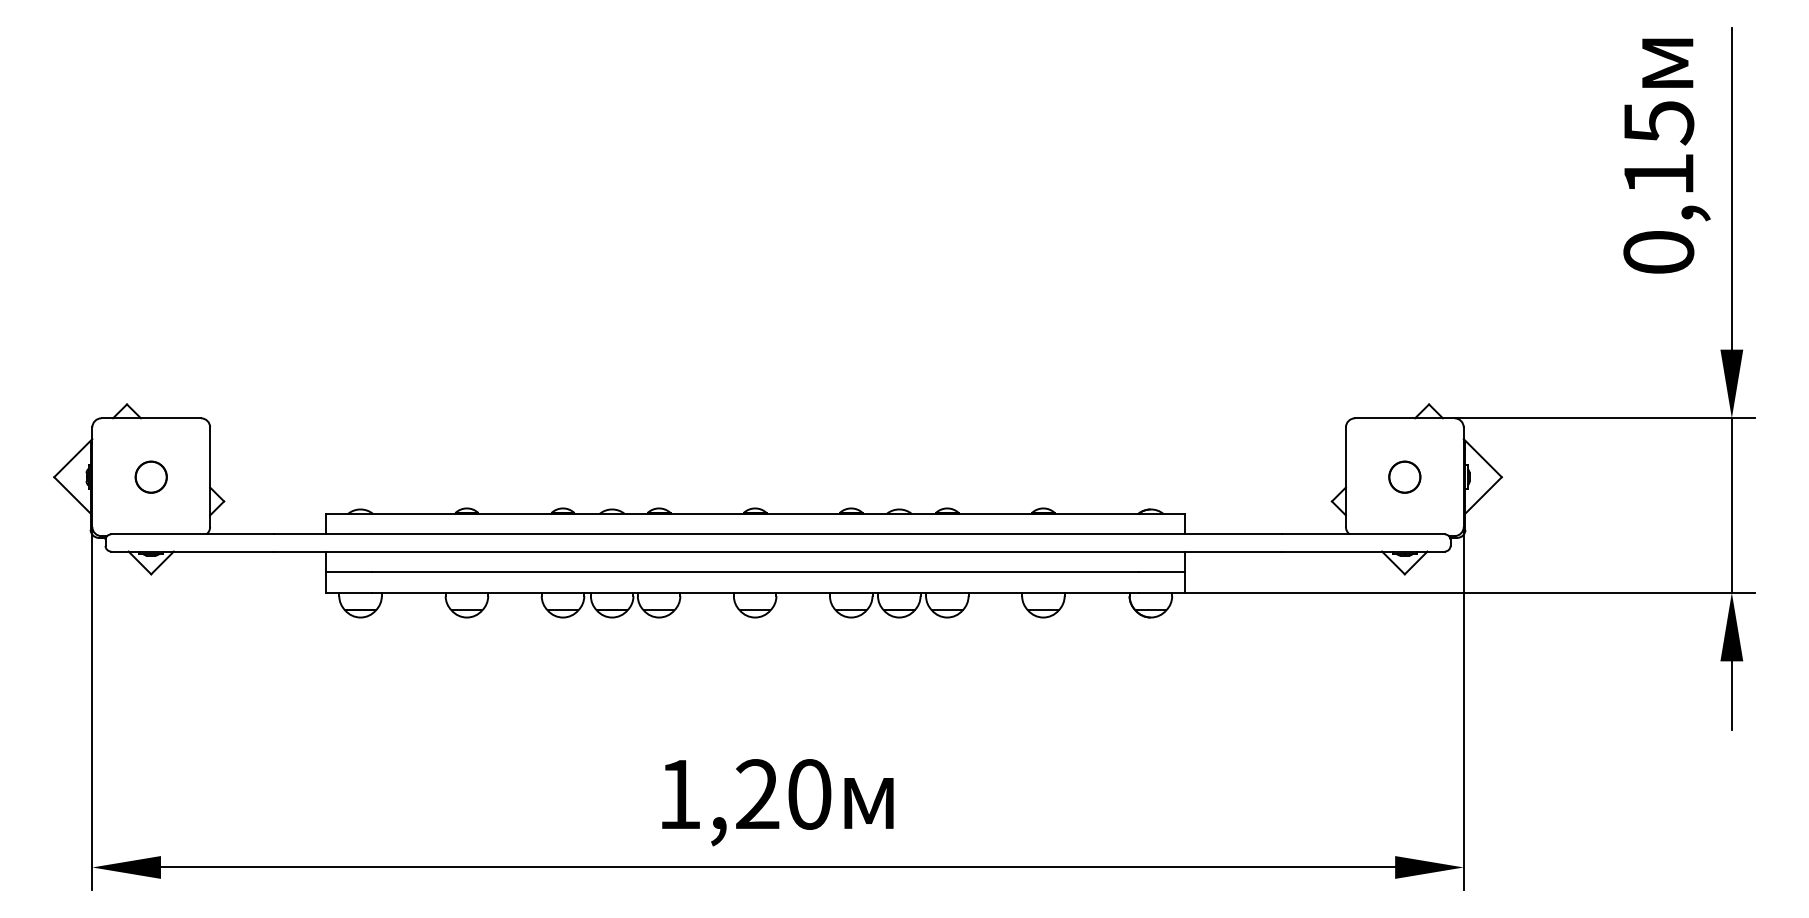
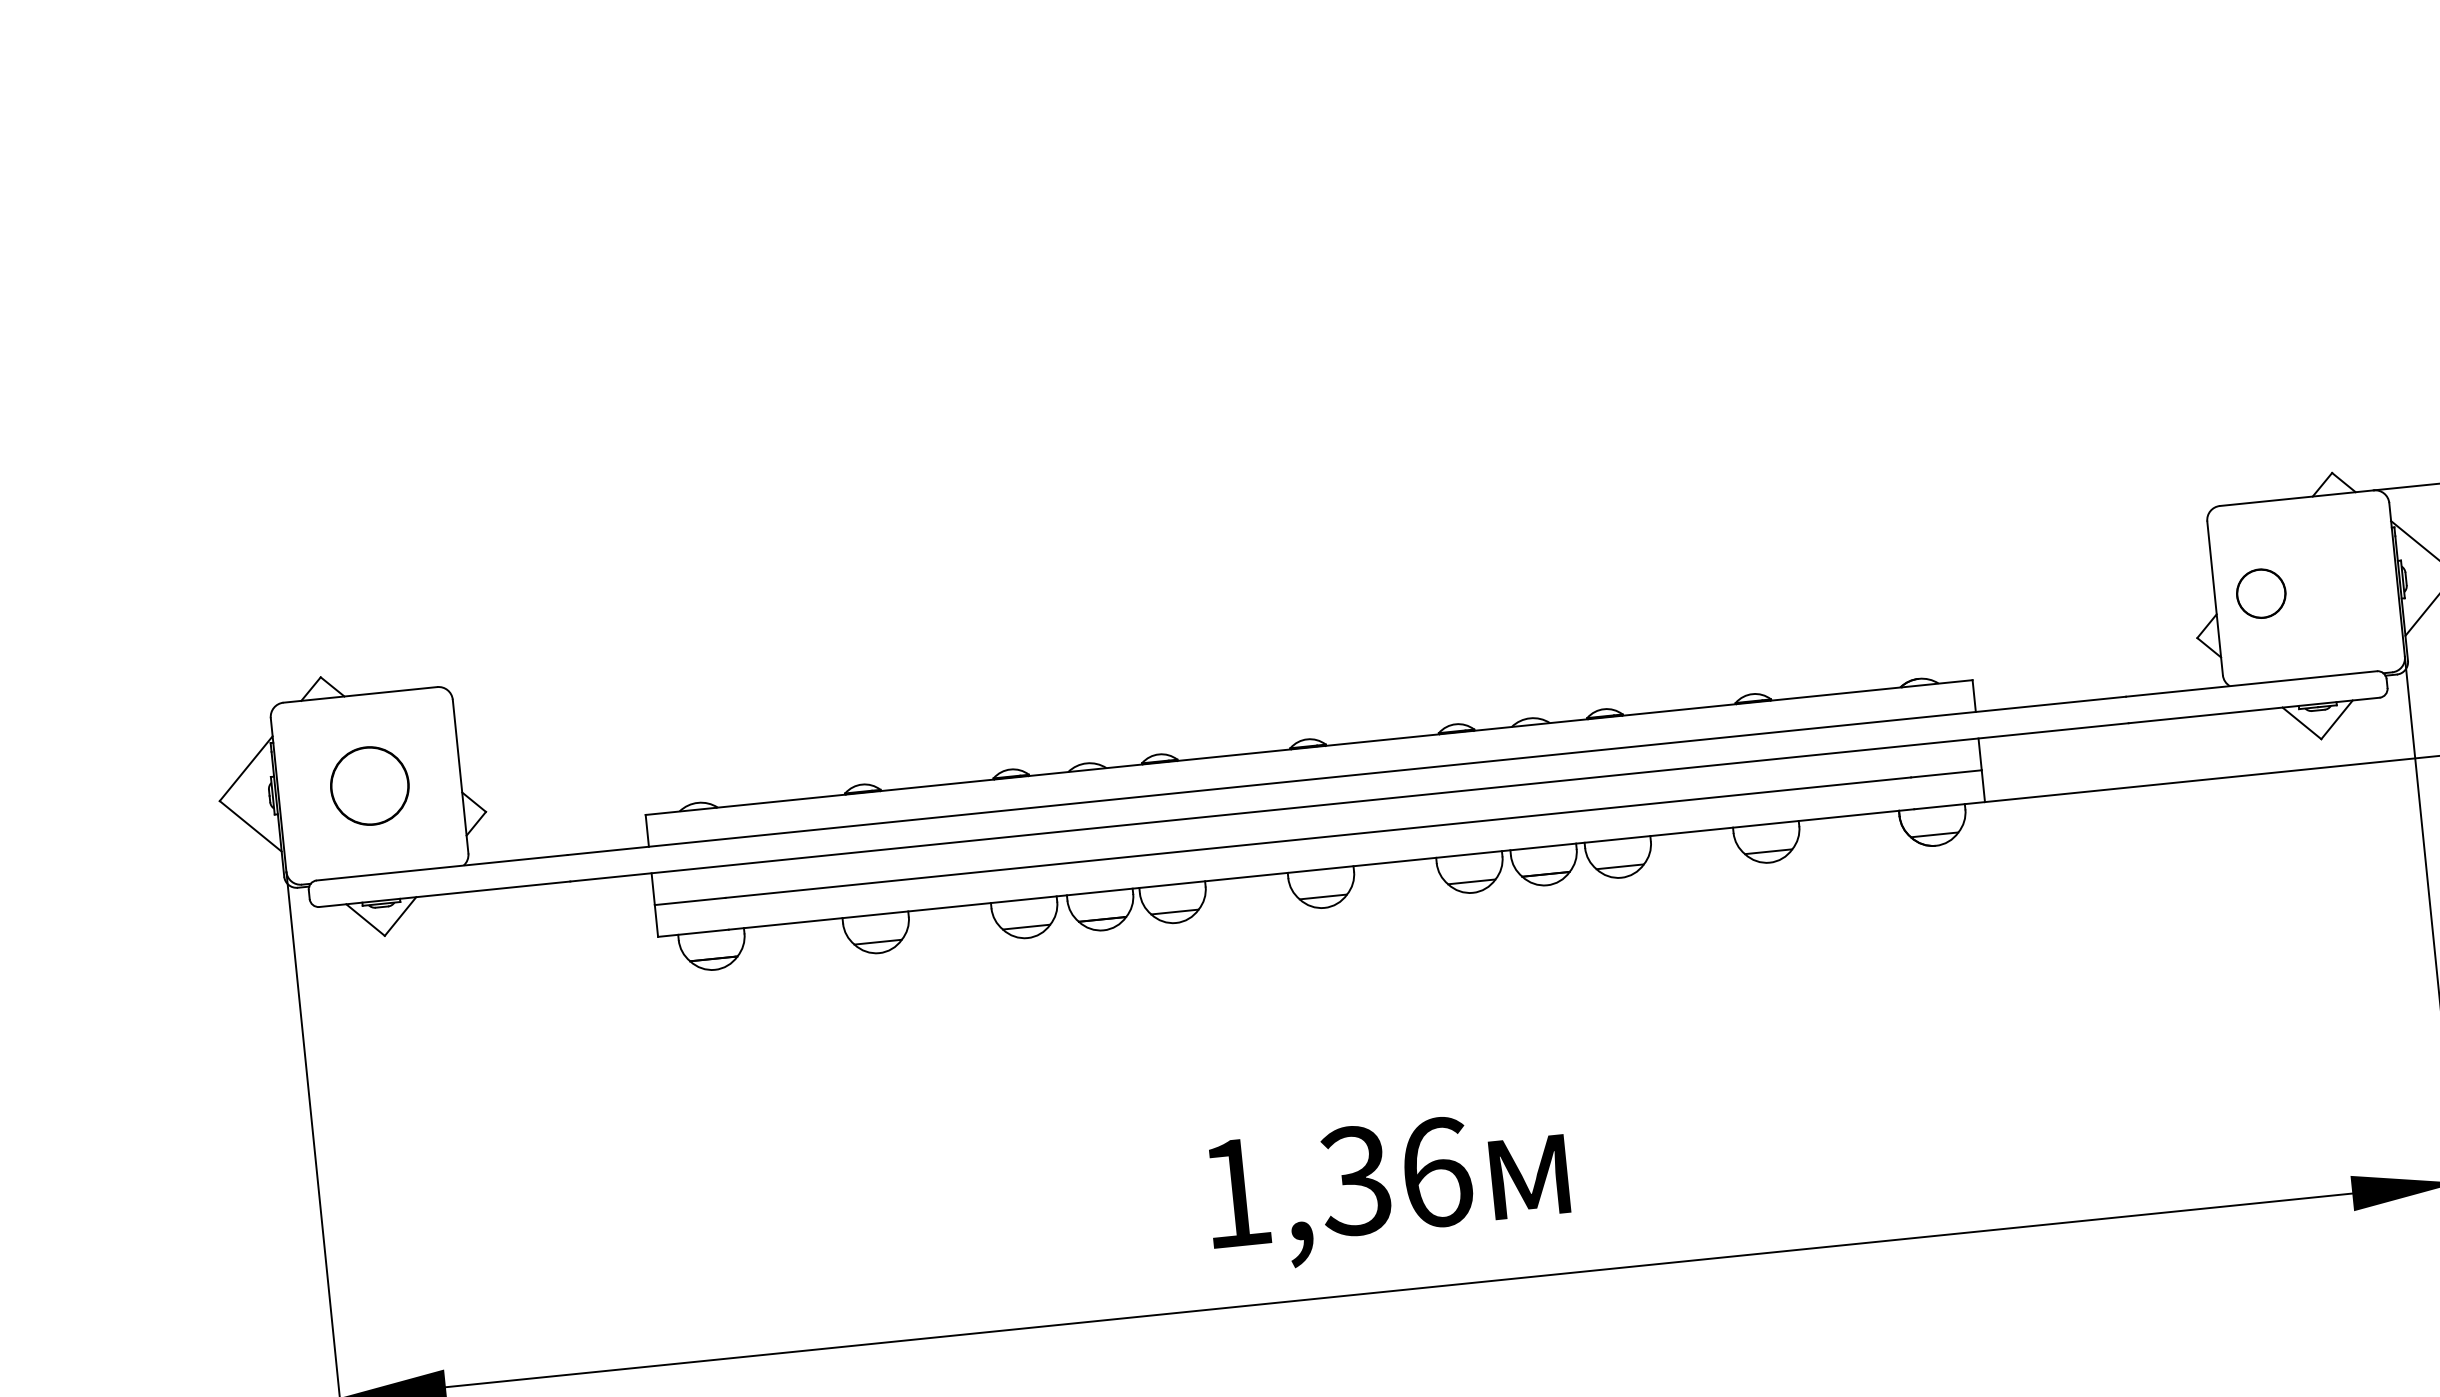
circle: (150, 476) -> (368, 784), size x1.6
circle: (1404, 476) -> (2260, 592), moved
text: (783, 794) -> (1396, 1176), 1,20 -> 1,36

